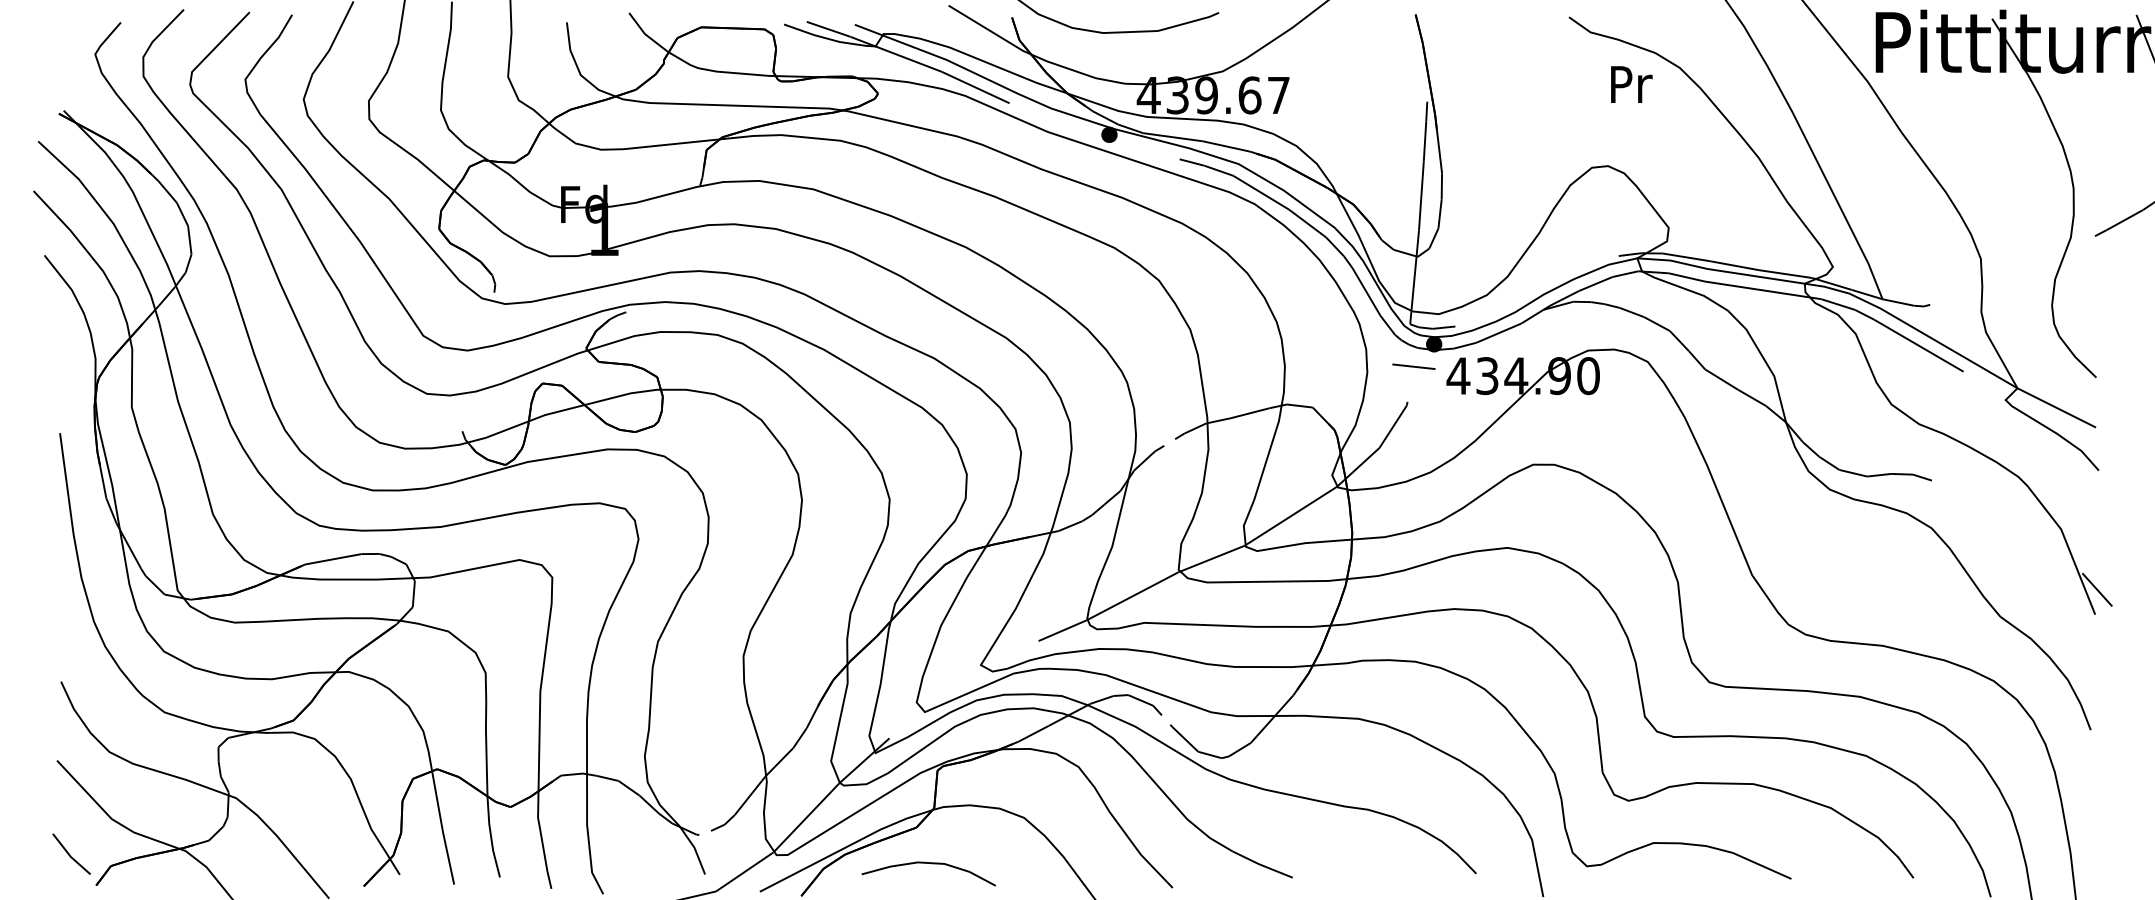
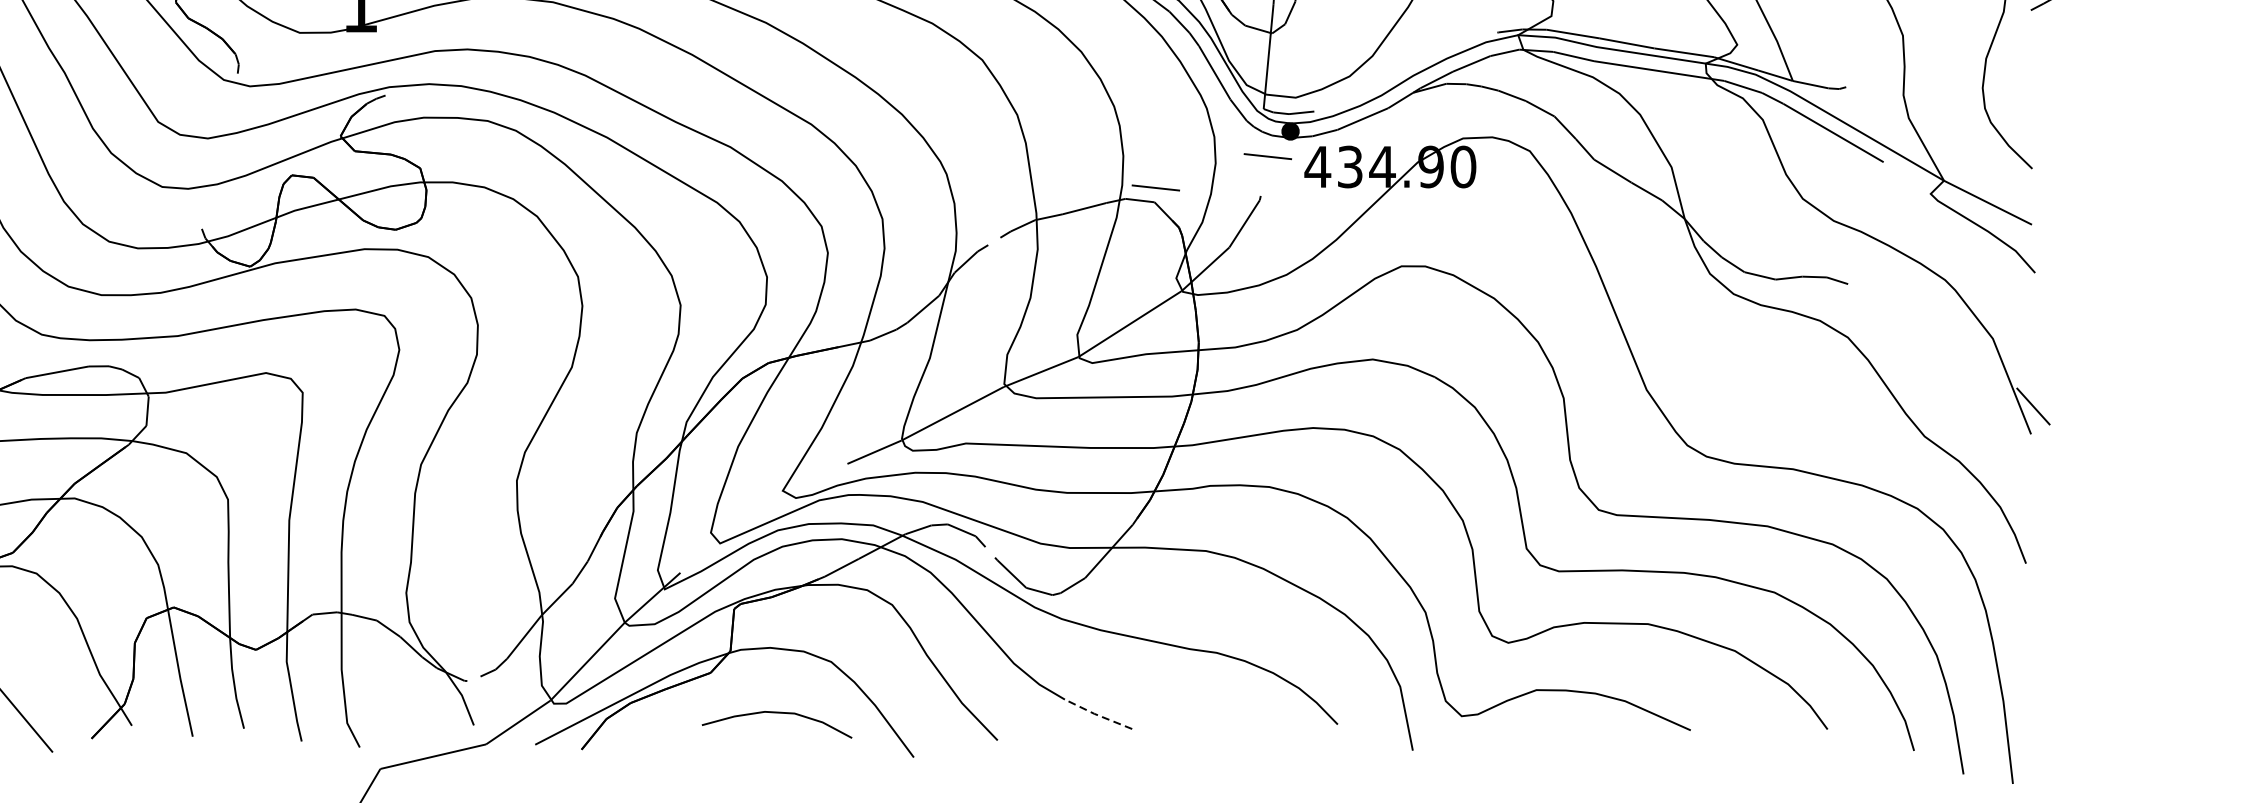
line: (1313, 394) -> (1155, 187), added
curve: (931, 864) -> (780, 714), moved
line: (1261, 865) -> (1097, 715), solid -> dashed

